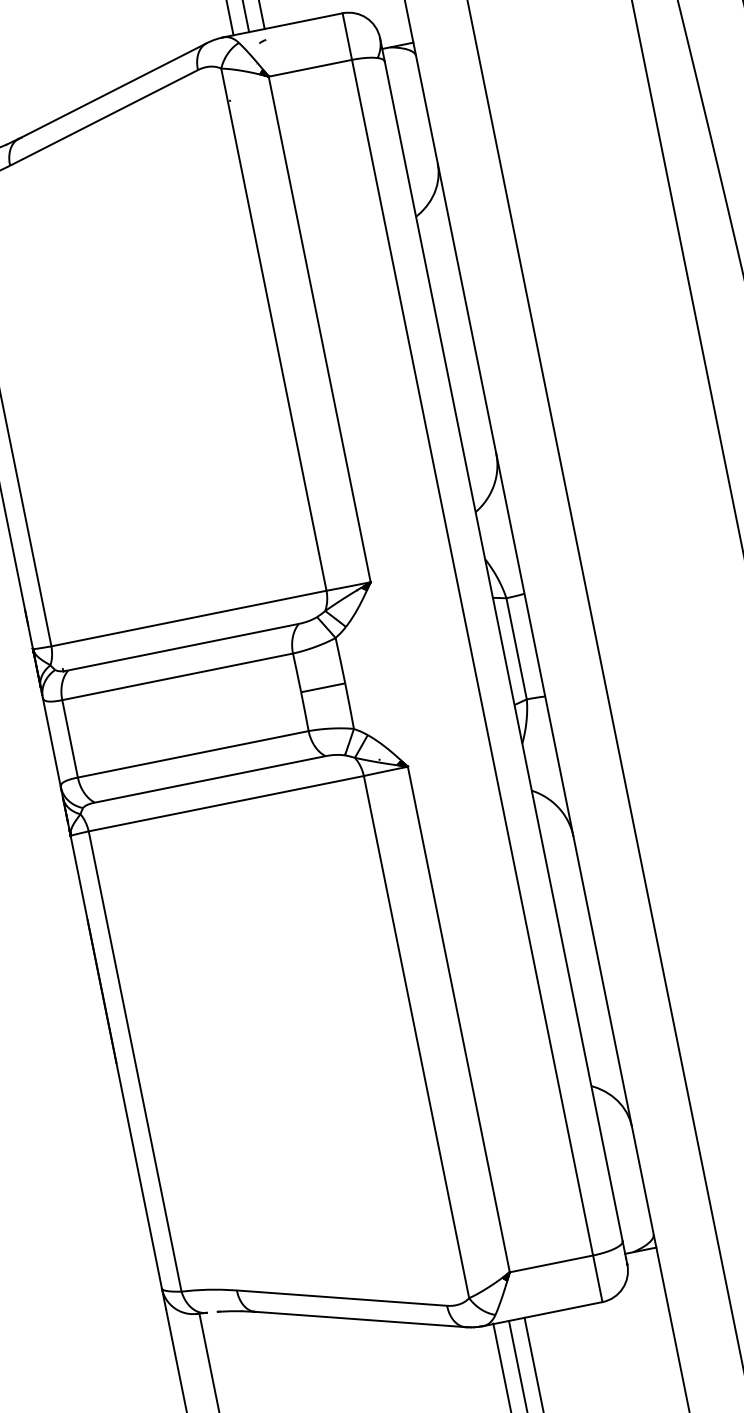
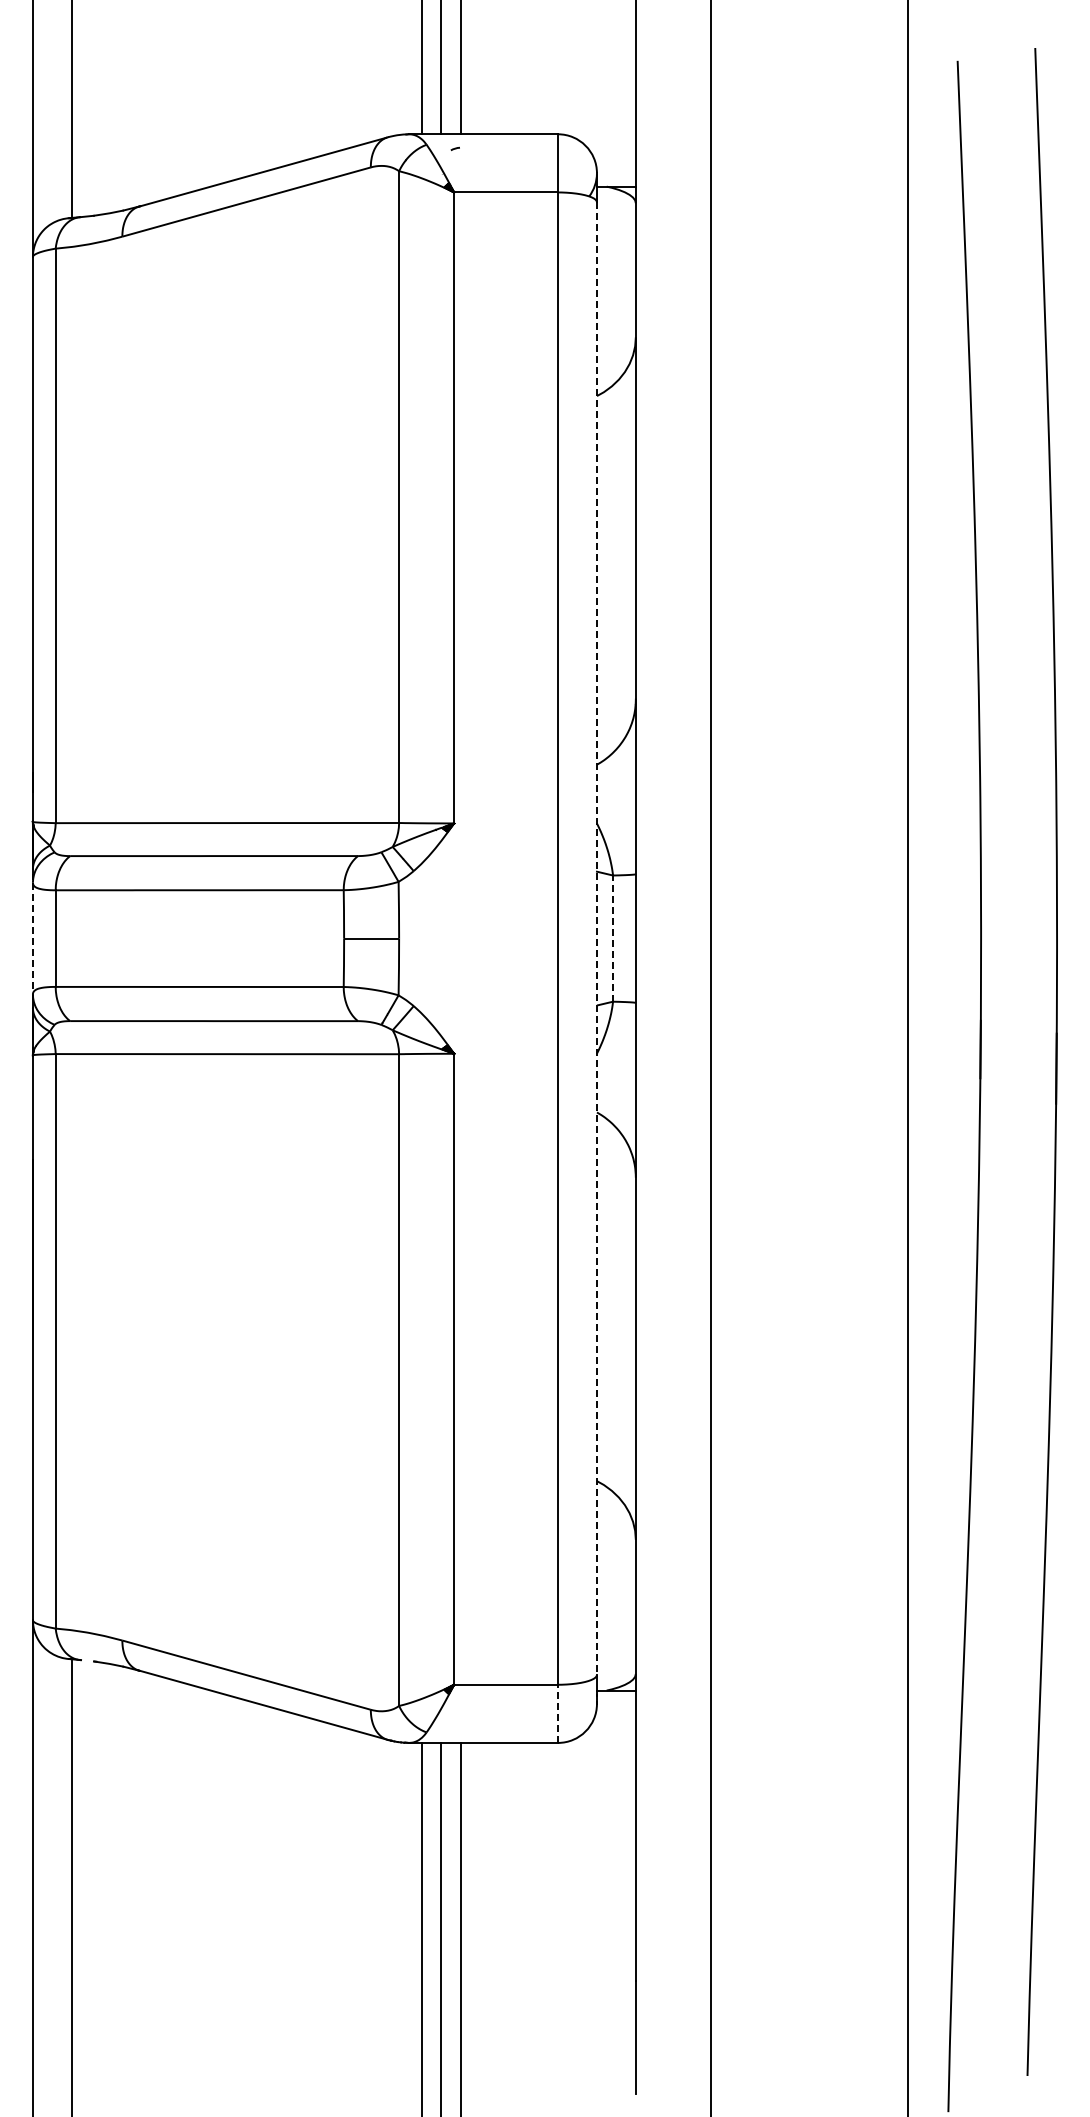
line: (516, 648) -> (613, 938), solid -> dashed
line: (503, 652) -> (596, 939), solid -> dashed
line: (51, 742) -> (32, 938), solid -> dashed
line: (598, 1278) -> (558, 1713), solid -> dashed

